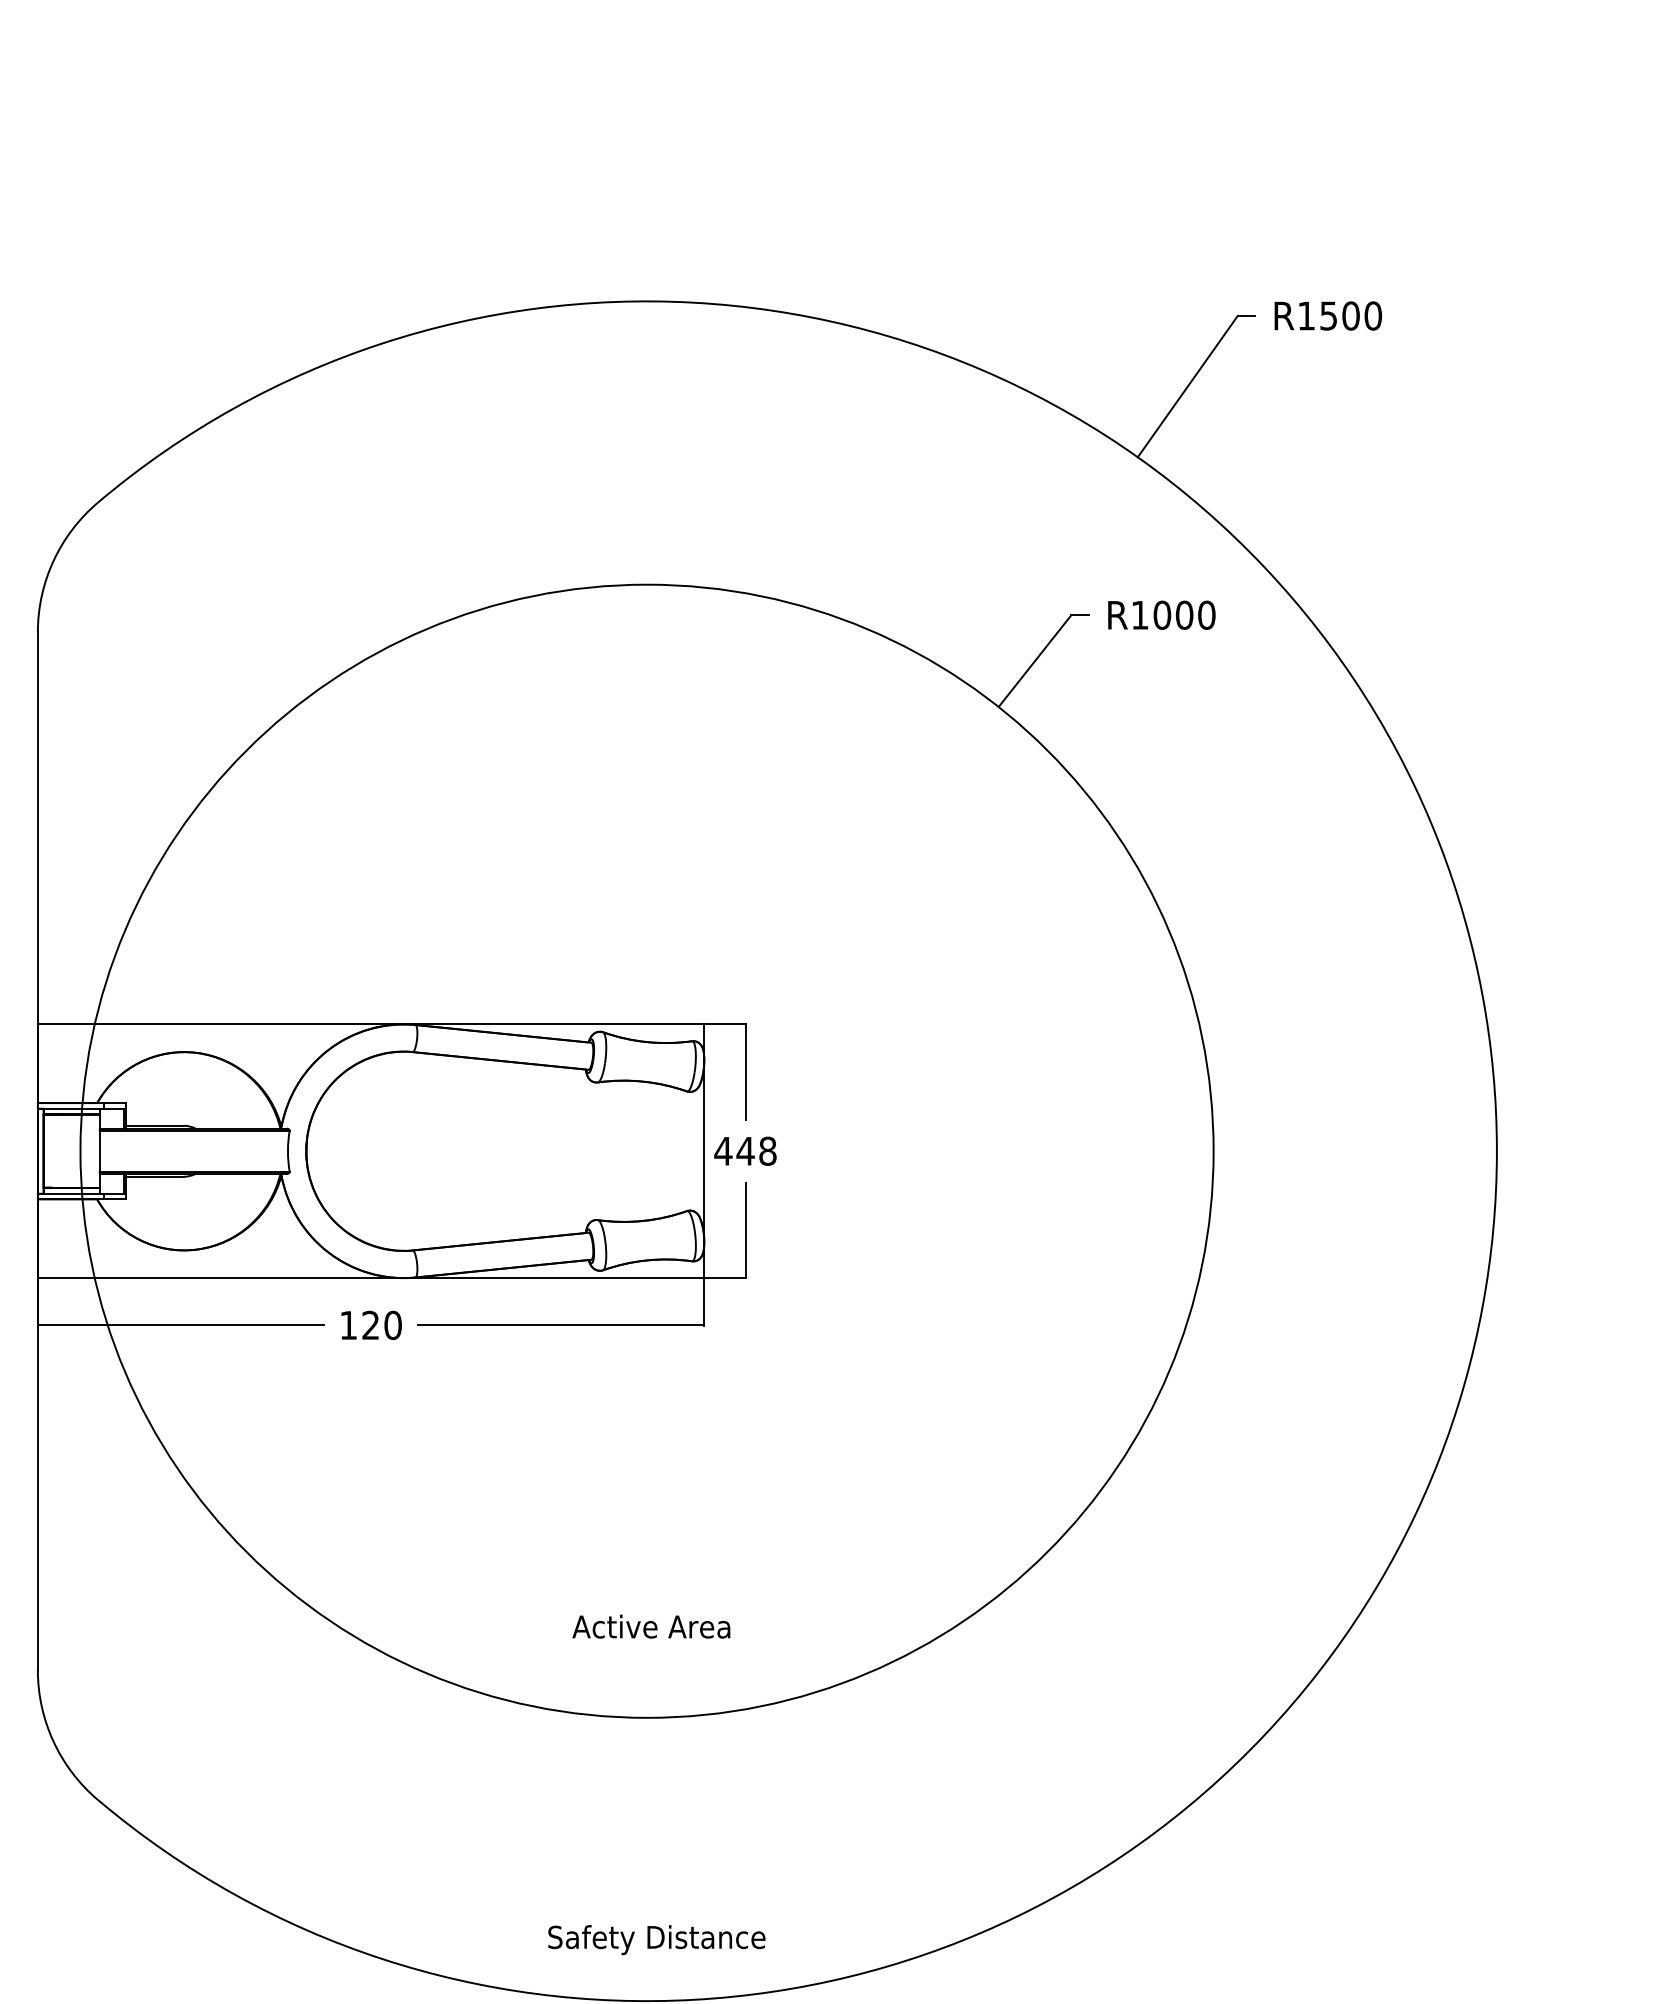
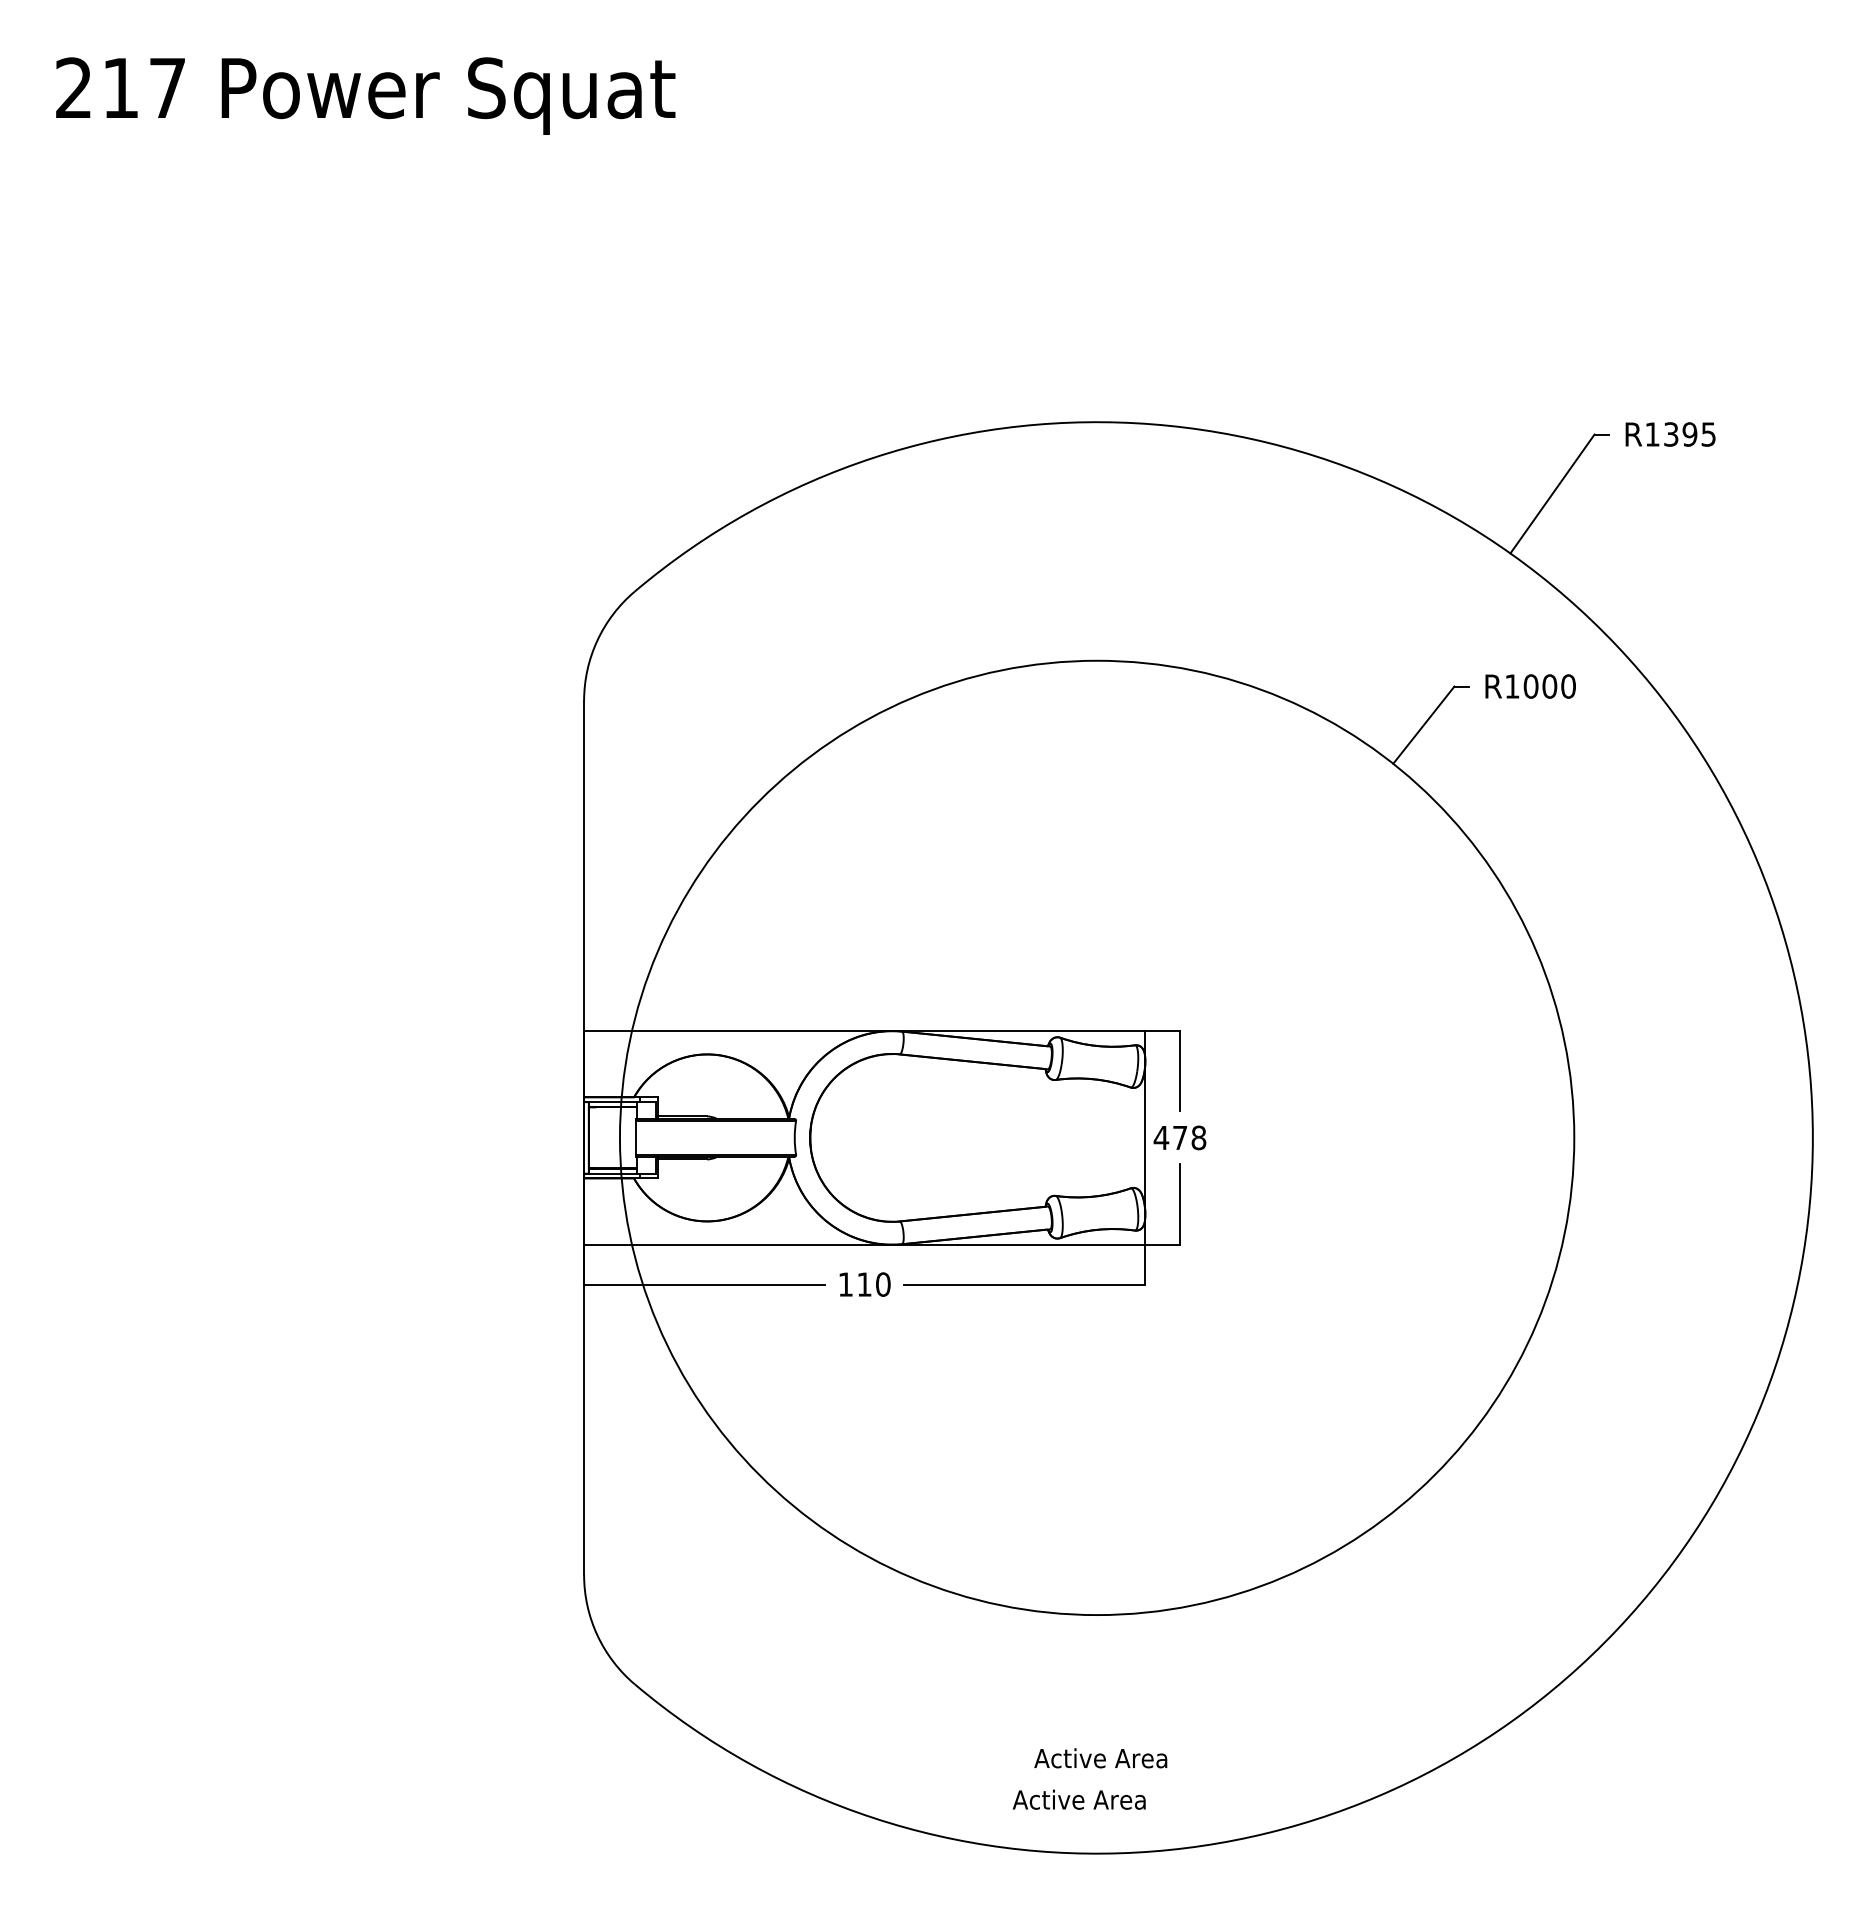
text: (1351, 316) -> (1690, 434), R1500 -> R1395
text: (744, 1150) -> (1179, 1137), 448 -> 478
text: (370, 1325) -> (864, 1284), 120 -> 110
text: (651, 1626) -> (1100, 1758), moved
text: (655, 1939) -> (1104, 1801), Safety Distance -> Active Area

